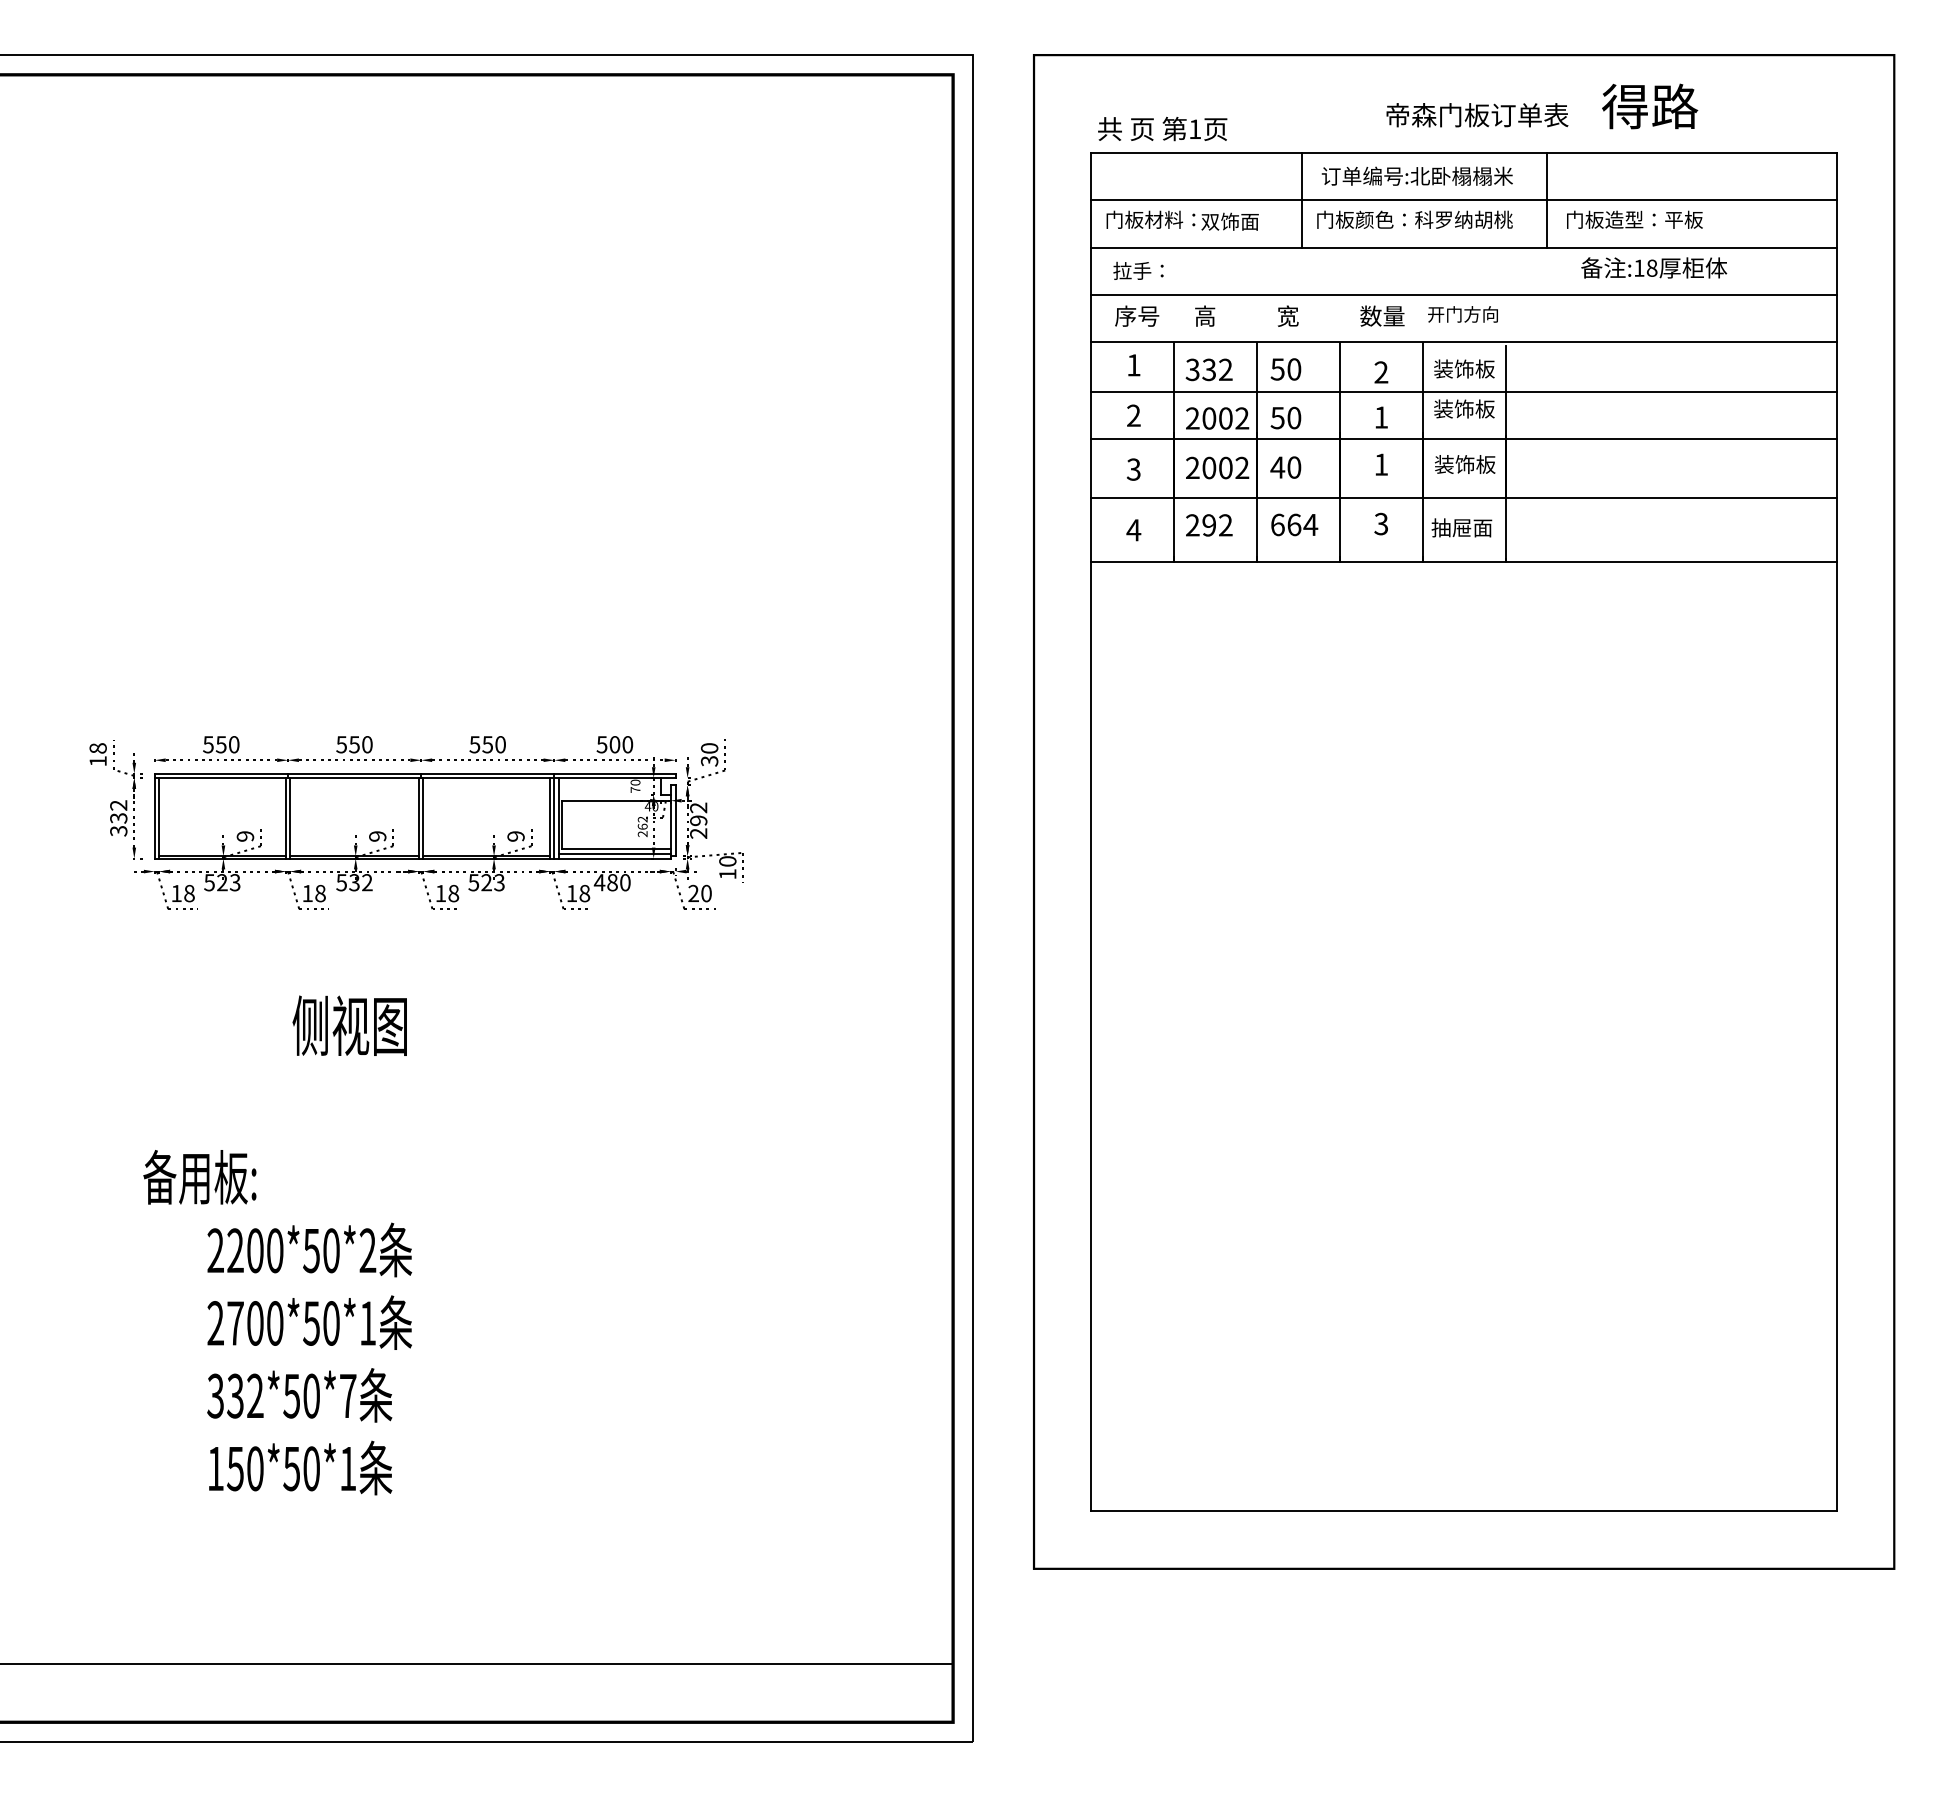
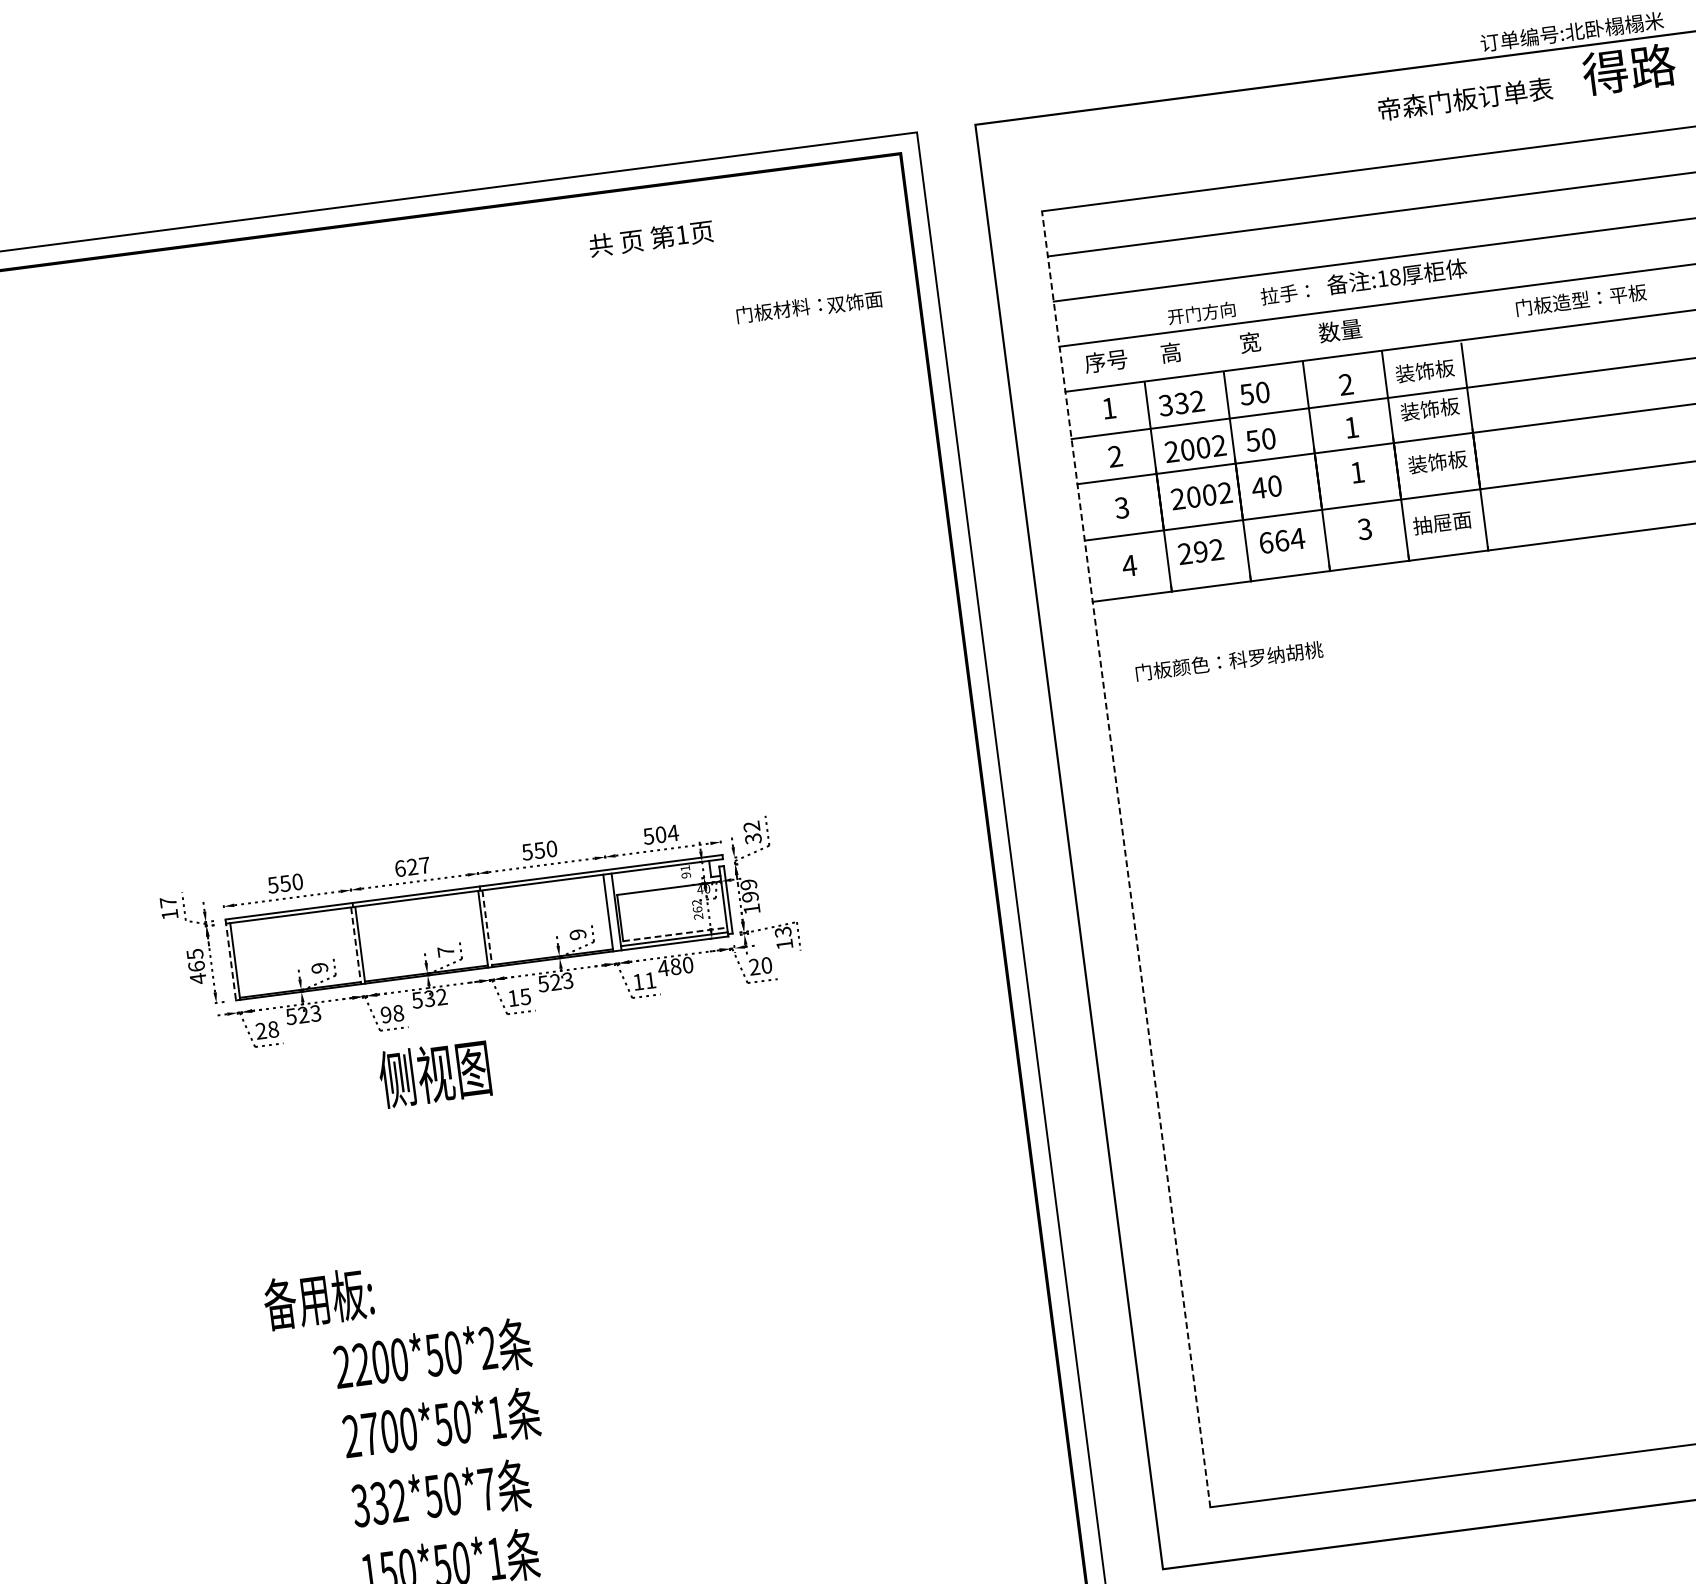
text: (1542, 106) -> (1526, 82), moved
text: (1162, 128) -> (651, 238), moved
text: (1416, 175) -> (1571, 31), moved
line: (1302, 200) -> (1249, 230), removed
line: (1546, 200) -> (1482, 200), removed
text: (1414, 219) -> (1228, 660), moved
text: (1634, 219) -> (1580, 299), moved
text: (1182, 220) -> (809, 306), moved
text: (1654, 267) -> (1397, 276), moved
text: (1138, 270) -> (1285, 293), moved
text: (1462, 314) -> (1201, 313), moved
text: (354, 744) -> (412, 866), 550 -> 627
text: (627, 744) -> (672, 833), 500 -> 504
text: (97, 748) -> (167, 902), 18 -> 17
text: (709, 748) -> (751, 826), 30 -> 32
text: (635, 785) -> (685, 871), 70 -> 91
line: (554, 815) -> (612, 909), removed
line: (154, 816) -> (230, 960), solid -> dashed
text: (118, 818) -> (196, 966), 332 -> 465
line: (285, 818) -> (355, 946), solid -> dashed
line: (423, 818) -> (487, 928), solid -> dashed
text: (698, 820) -> (750, 896), 292 -> 199
line: (1091, 831) -> (1126, 858), solid -> dashed
text: (377, 836) -> (445, 951), 9 -> 7
line: (616, 849) -> (675, 934), solid -> dashed
text: (727, 861) -> (782, 932), 10 -> 13
text: (176, 892) -> (260, 1030), 18 -> 28
text: (307, 893) -> (386, 1014), 18 -> 98
text: (453, 893) -> (525, 996), 18 -> 15
text: (584, 893) -> (650, 980), 18 -> 11
text: (349, 1025) -> (434, 1073), moved

